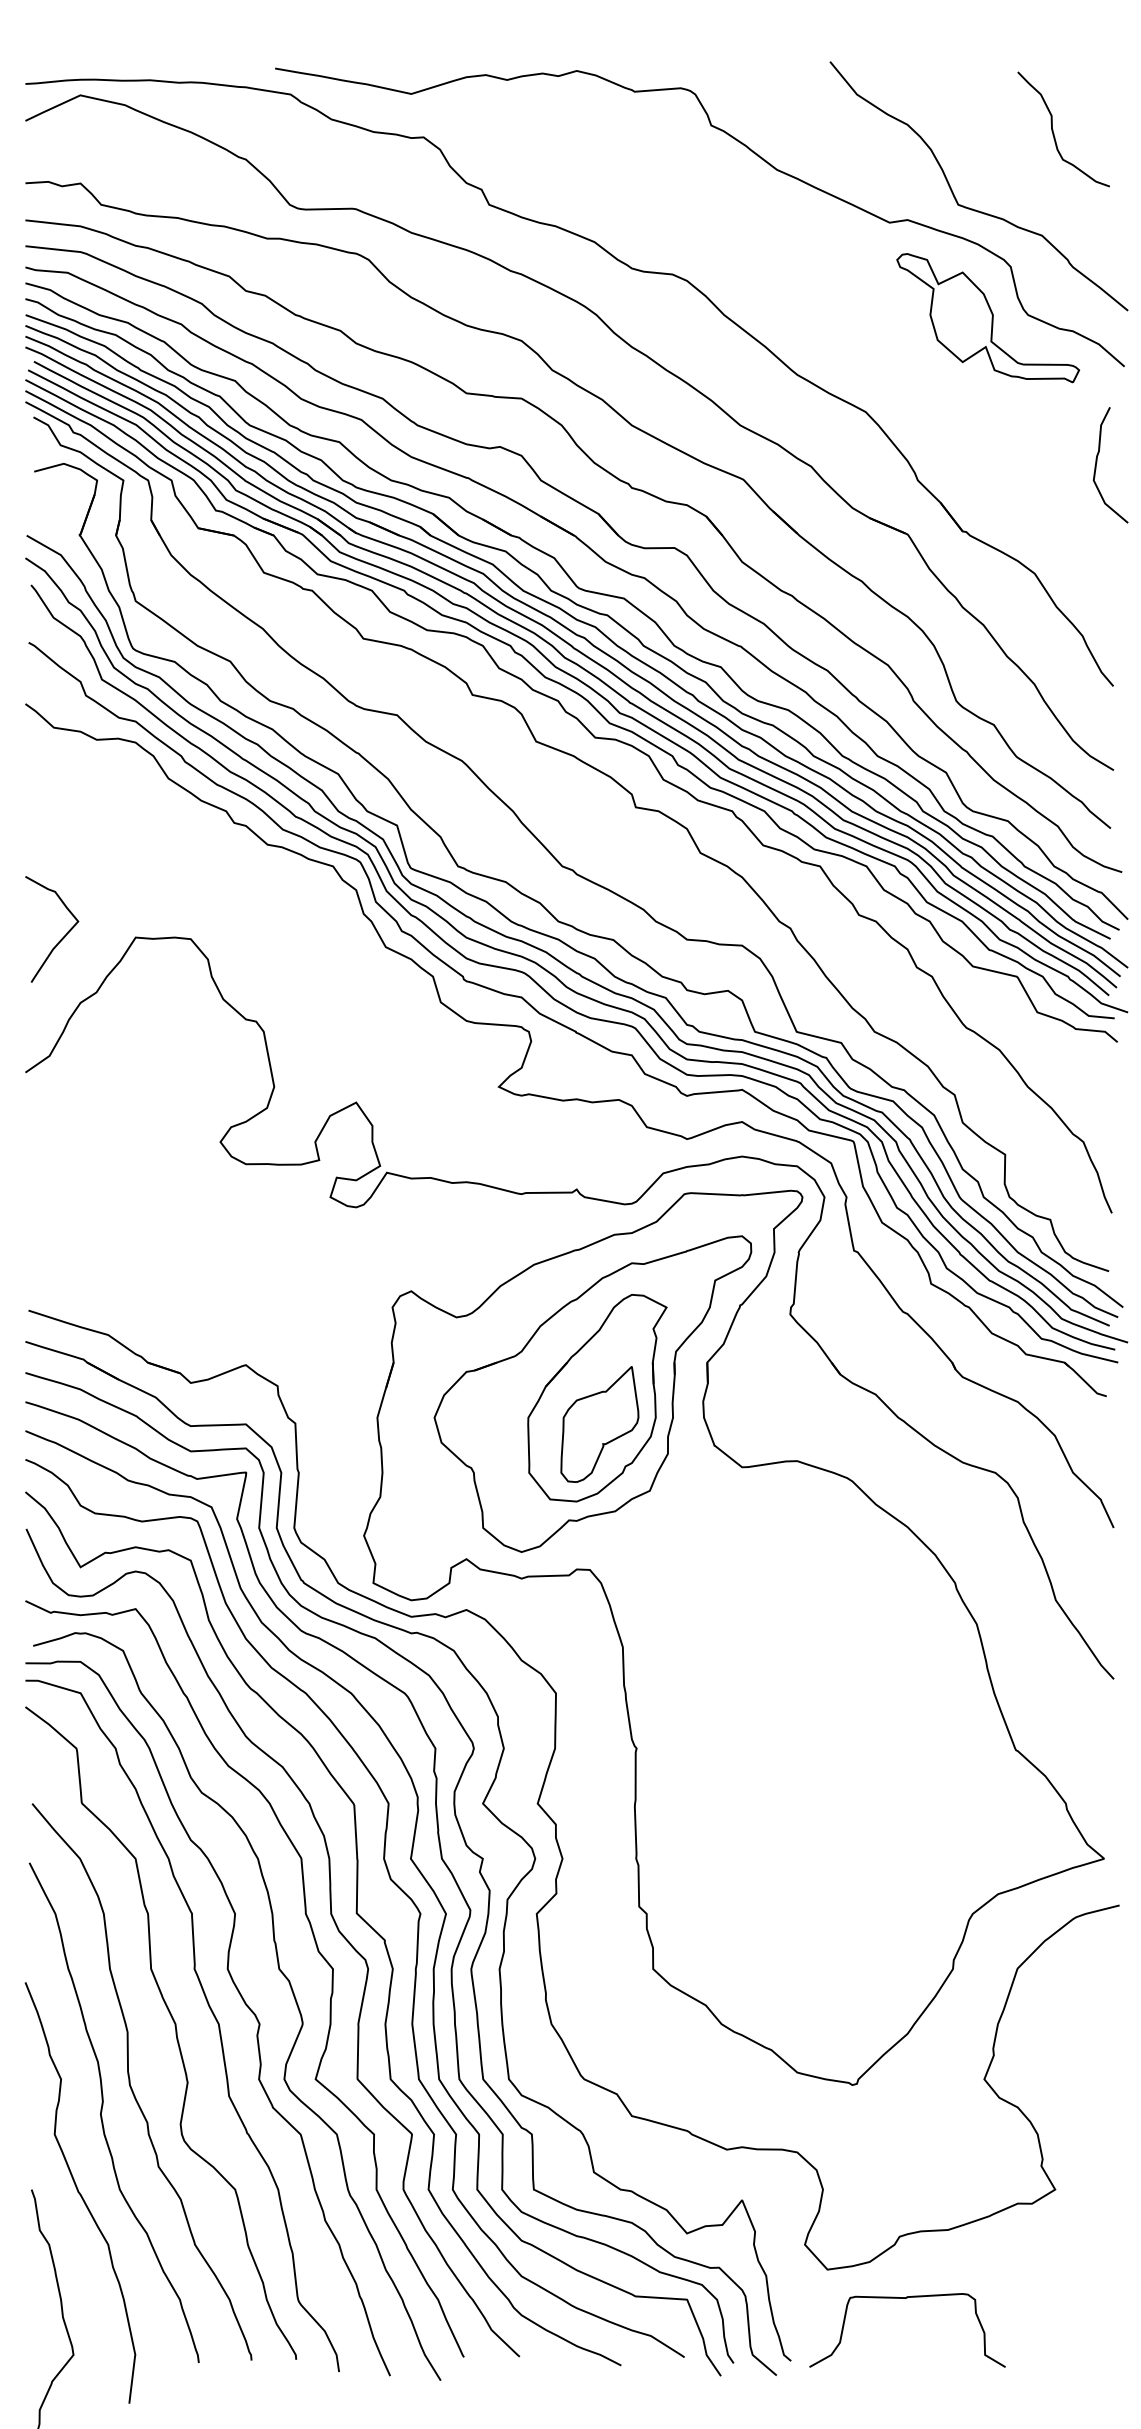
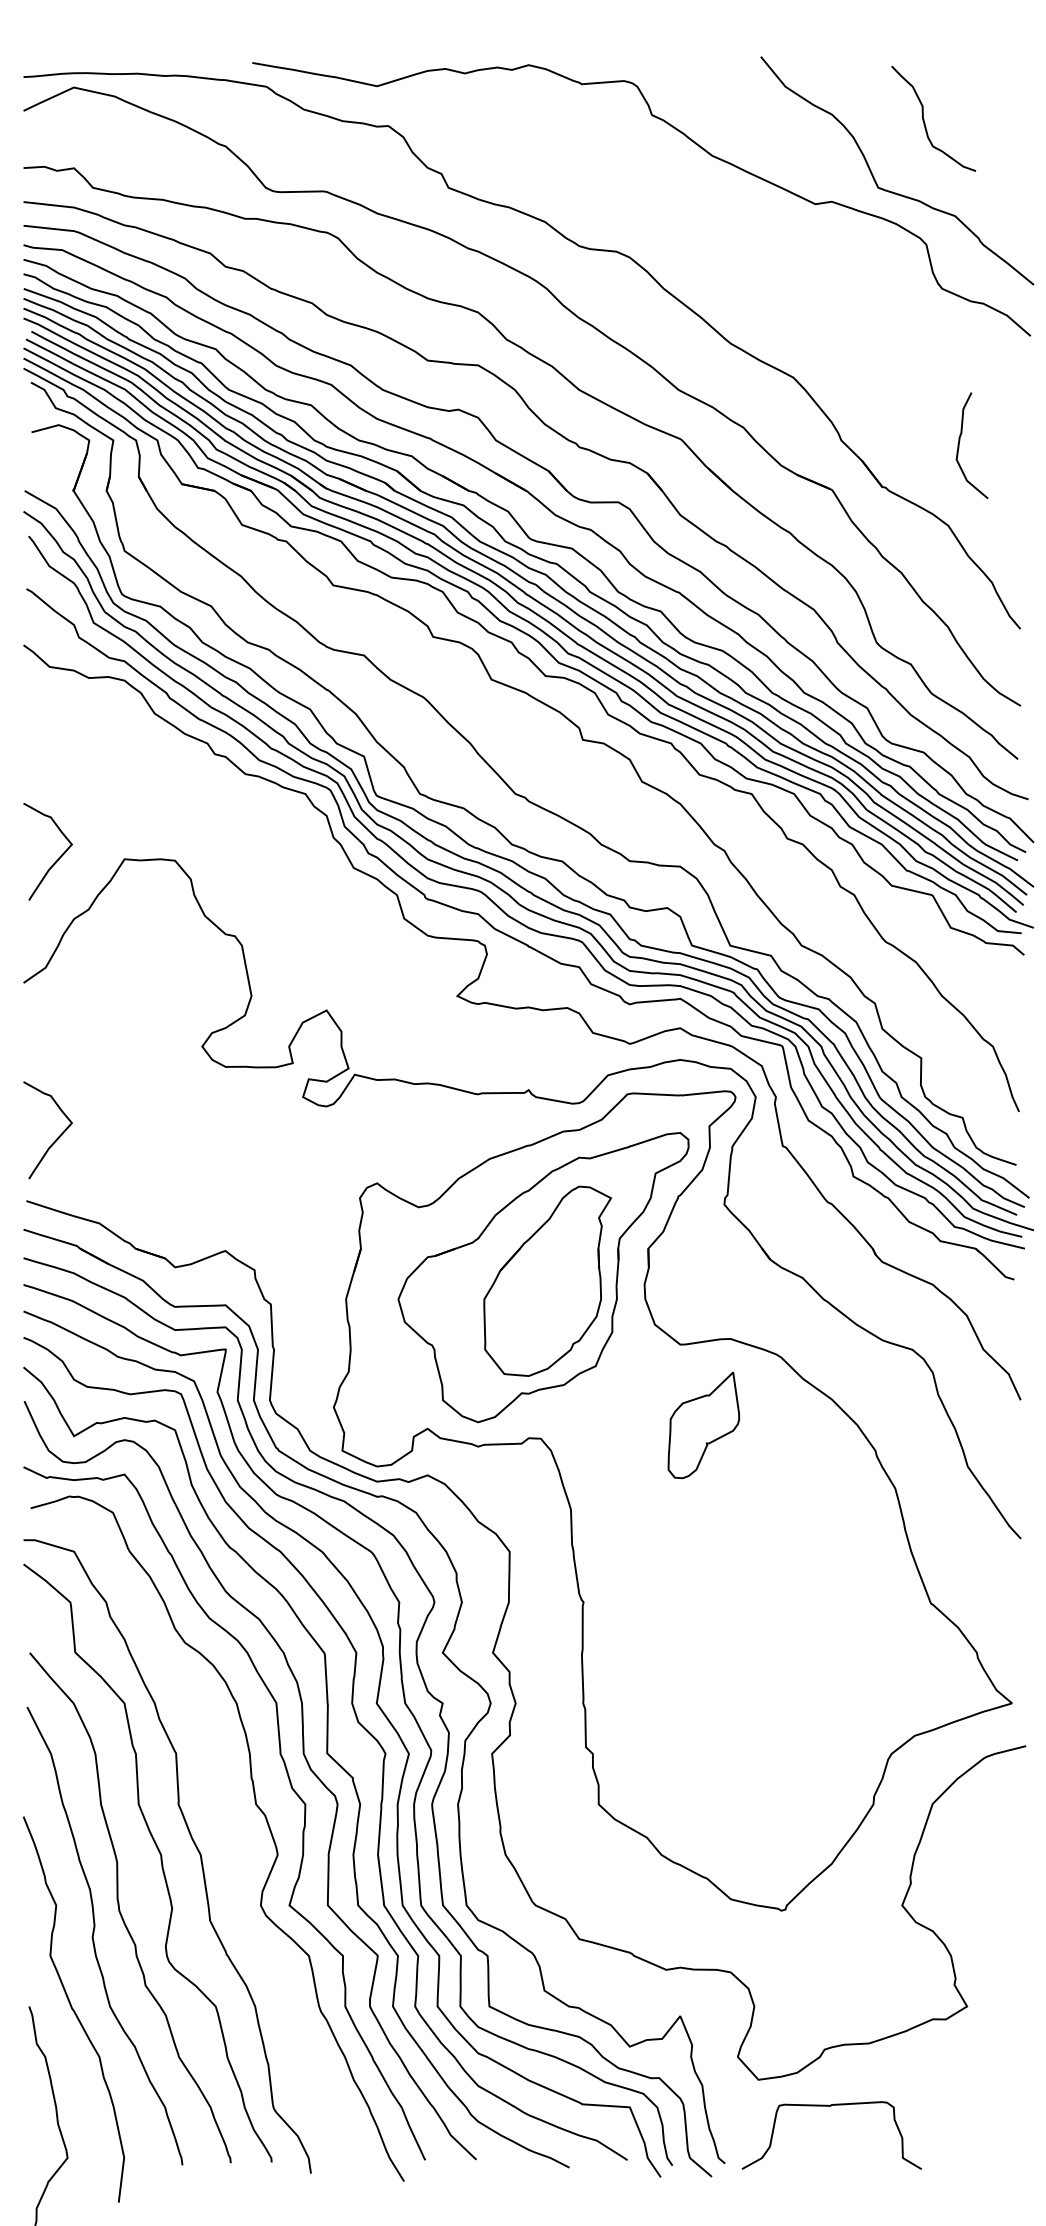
curve: (1054, 133) -> (925, 122), moved
part: (987, 318) -> (905, 291), removed
curve: (1097, 462) -> (960, 443), moved
curve: (61, 1242) -> (56, 1138), added
part: (599, 1424) -> (703, 1425), moved
curve: (242, 2000) -> (222, 1833), removed

